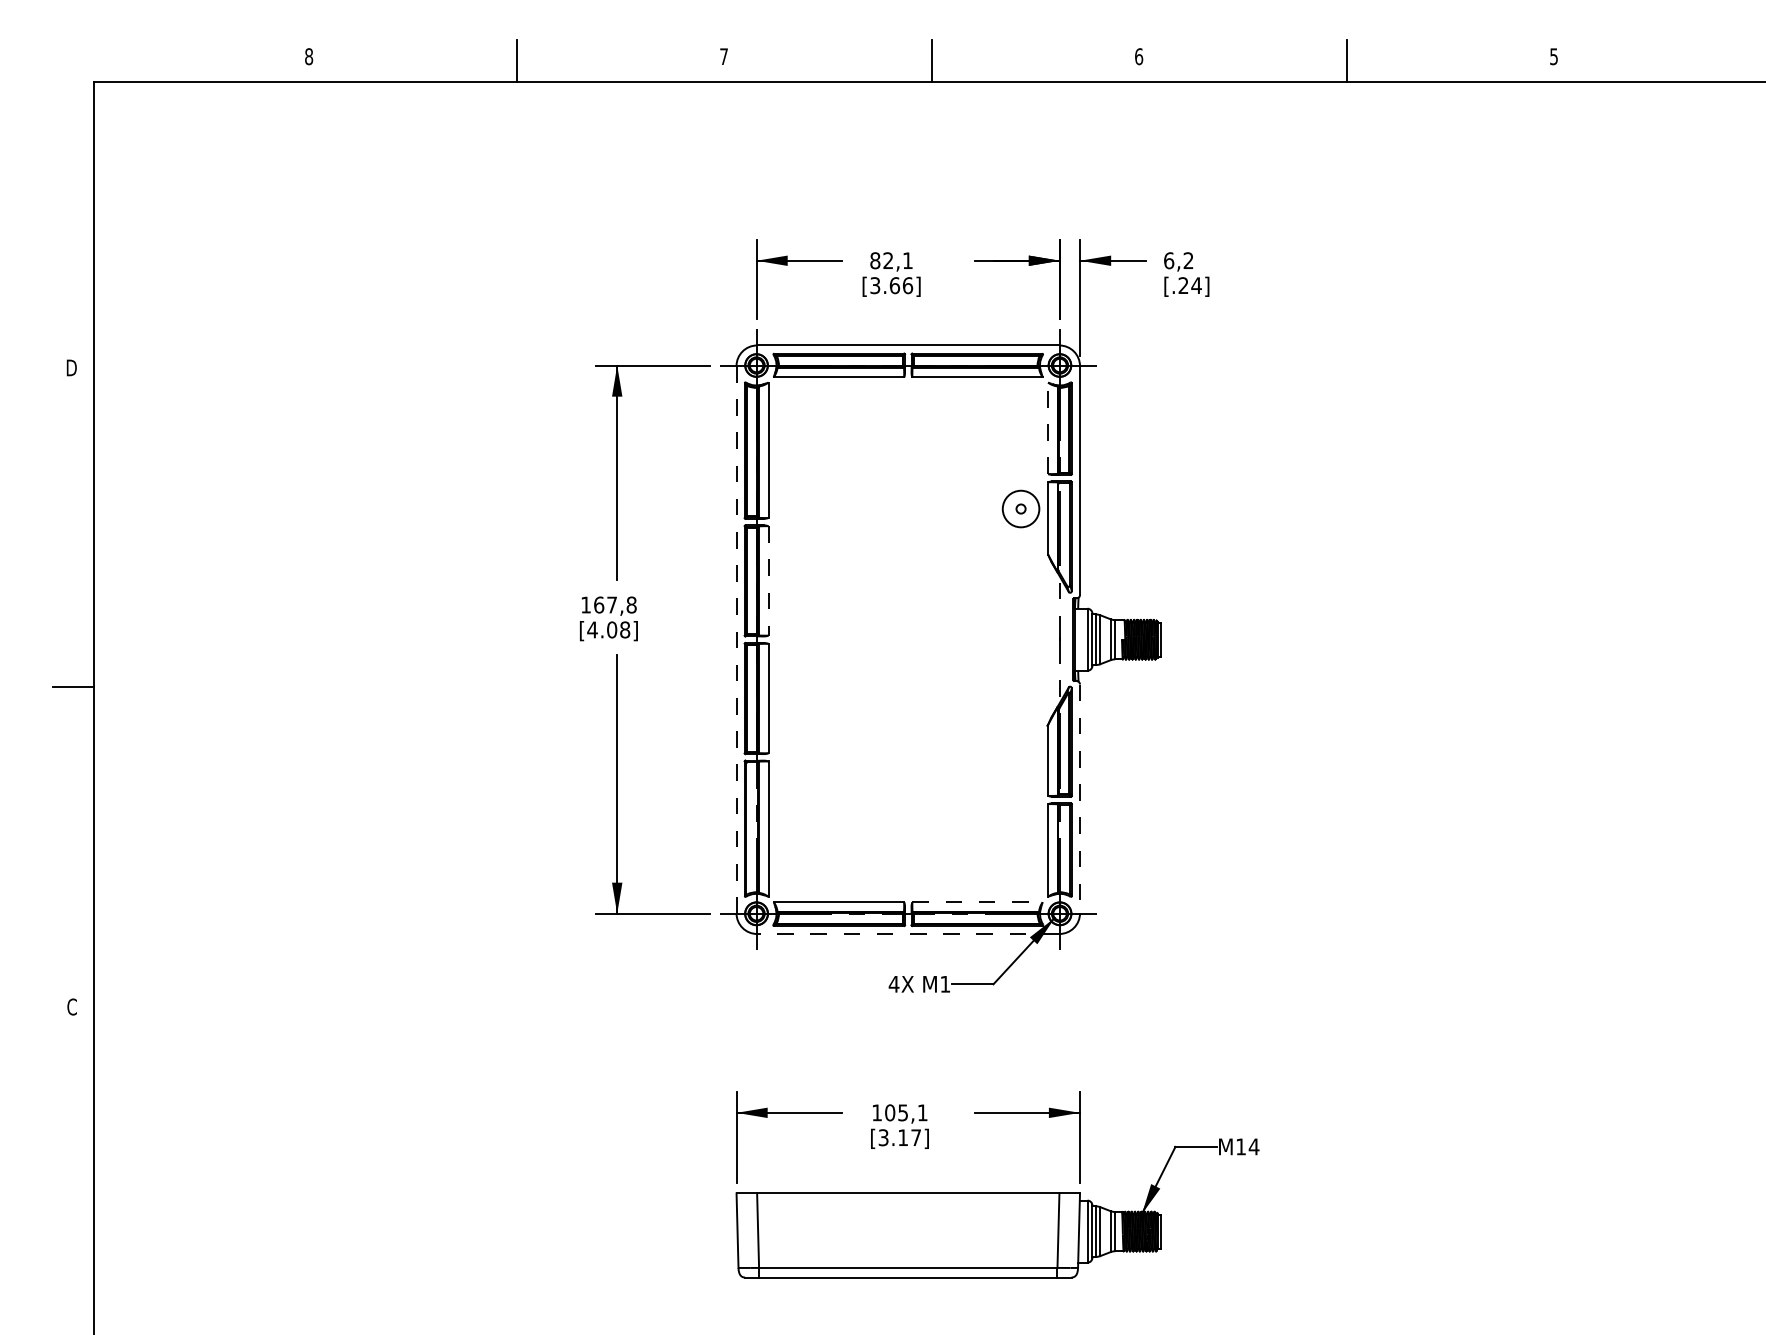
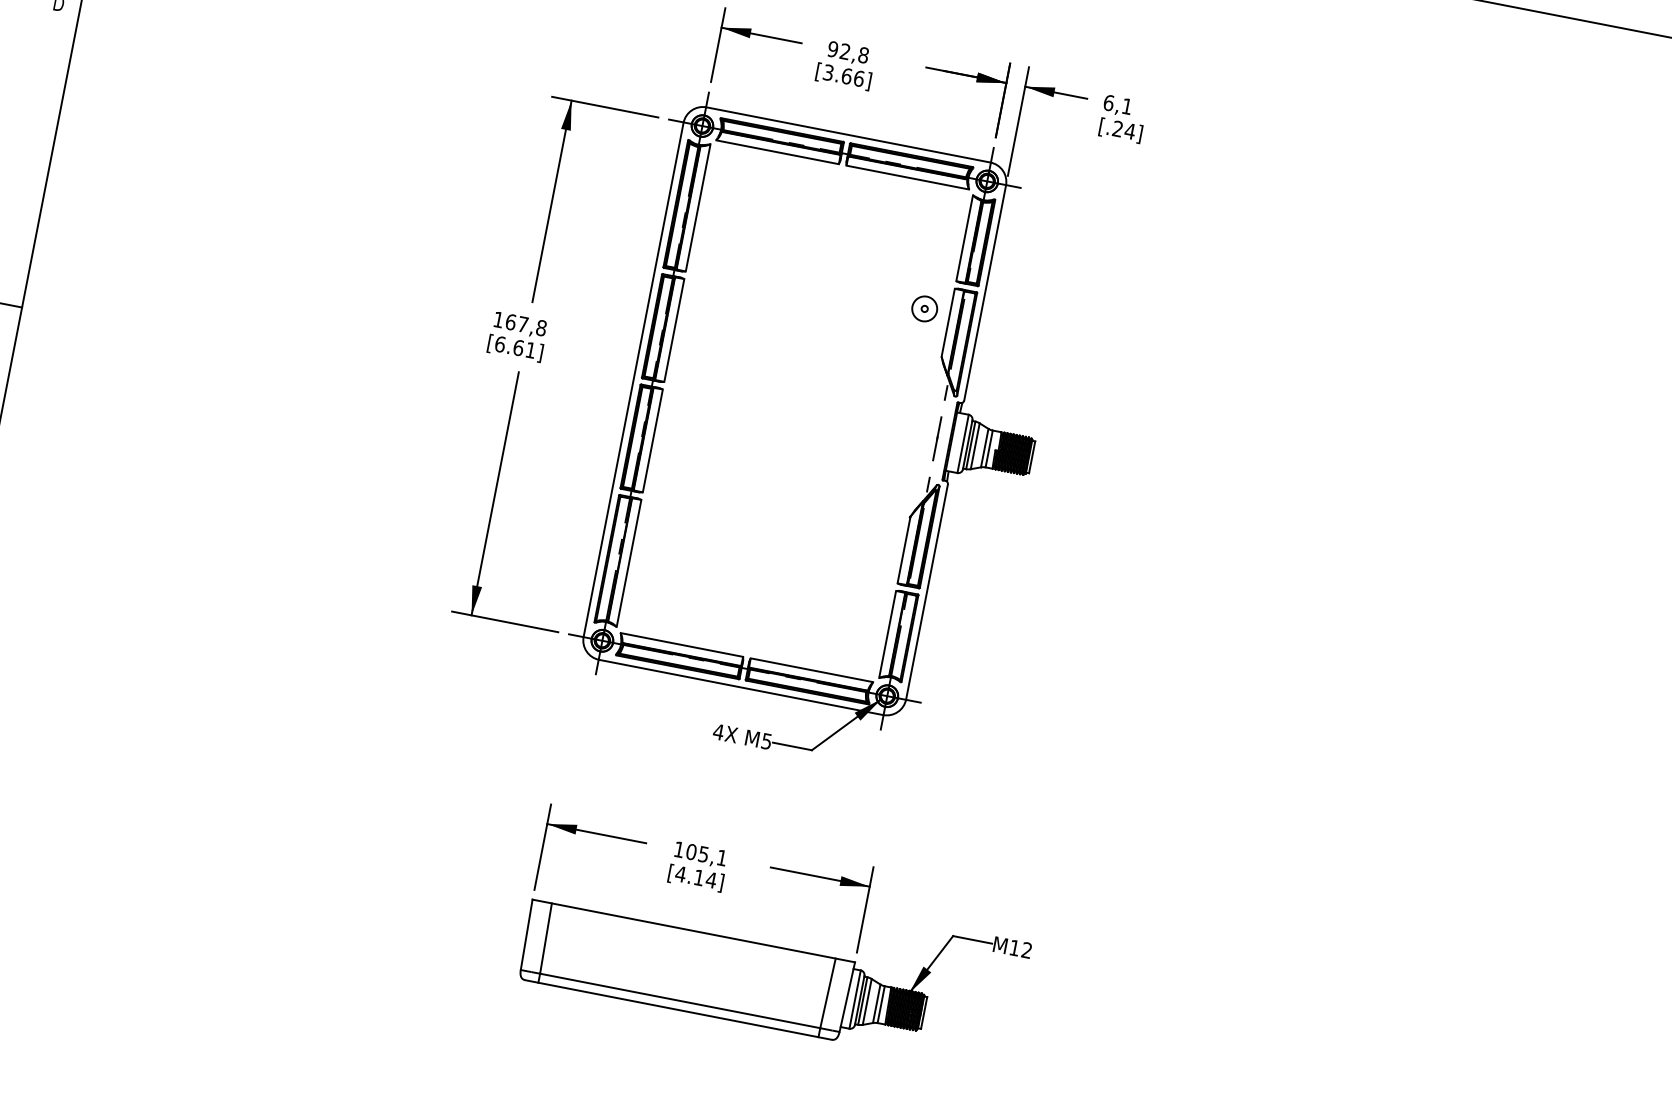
text: (891, 260) -> (848, 52), 82,1 -> 92,8
text: (1188, 260) -> (1127, 106), 6,2 -> 6,1
line: (1048, 428) -> (965, 238), dashed -> solid
part: (1021, 508) -> (925, 308), size x0.71
line: (768, 580) -> (674, 330), dashed -> solid
text: (608, 629) -> (515, 346), [4.08] -> [6.61]
line: (736, 639) -> (633, 379), dashed -> solid
line: (1080, 799) -> (927, 592), dashed -> solid
line: (978, 902) -> (812, 670), dashed -> solid
line: (907, 934) -> (740, 687), dashed -> solid
text: (945, 984) -> (766, 741), M1 -> M5
text: (899, 1137) -> (695, 876), [3.17] -> [4.14]
text: (1253, 1146) -> (1026, 949), M14 -> M12

